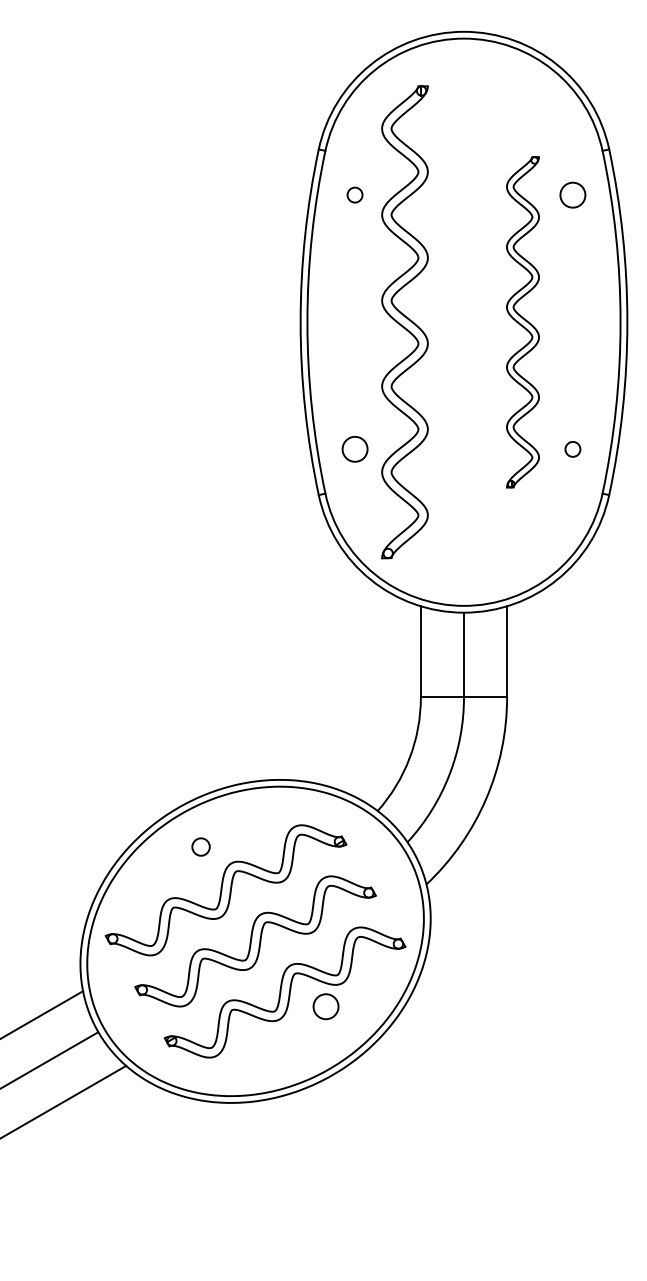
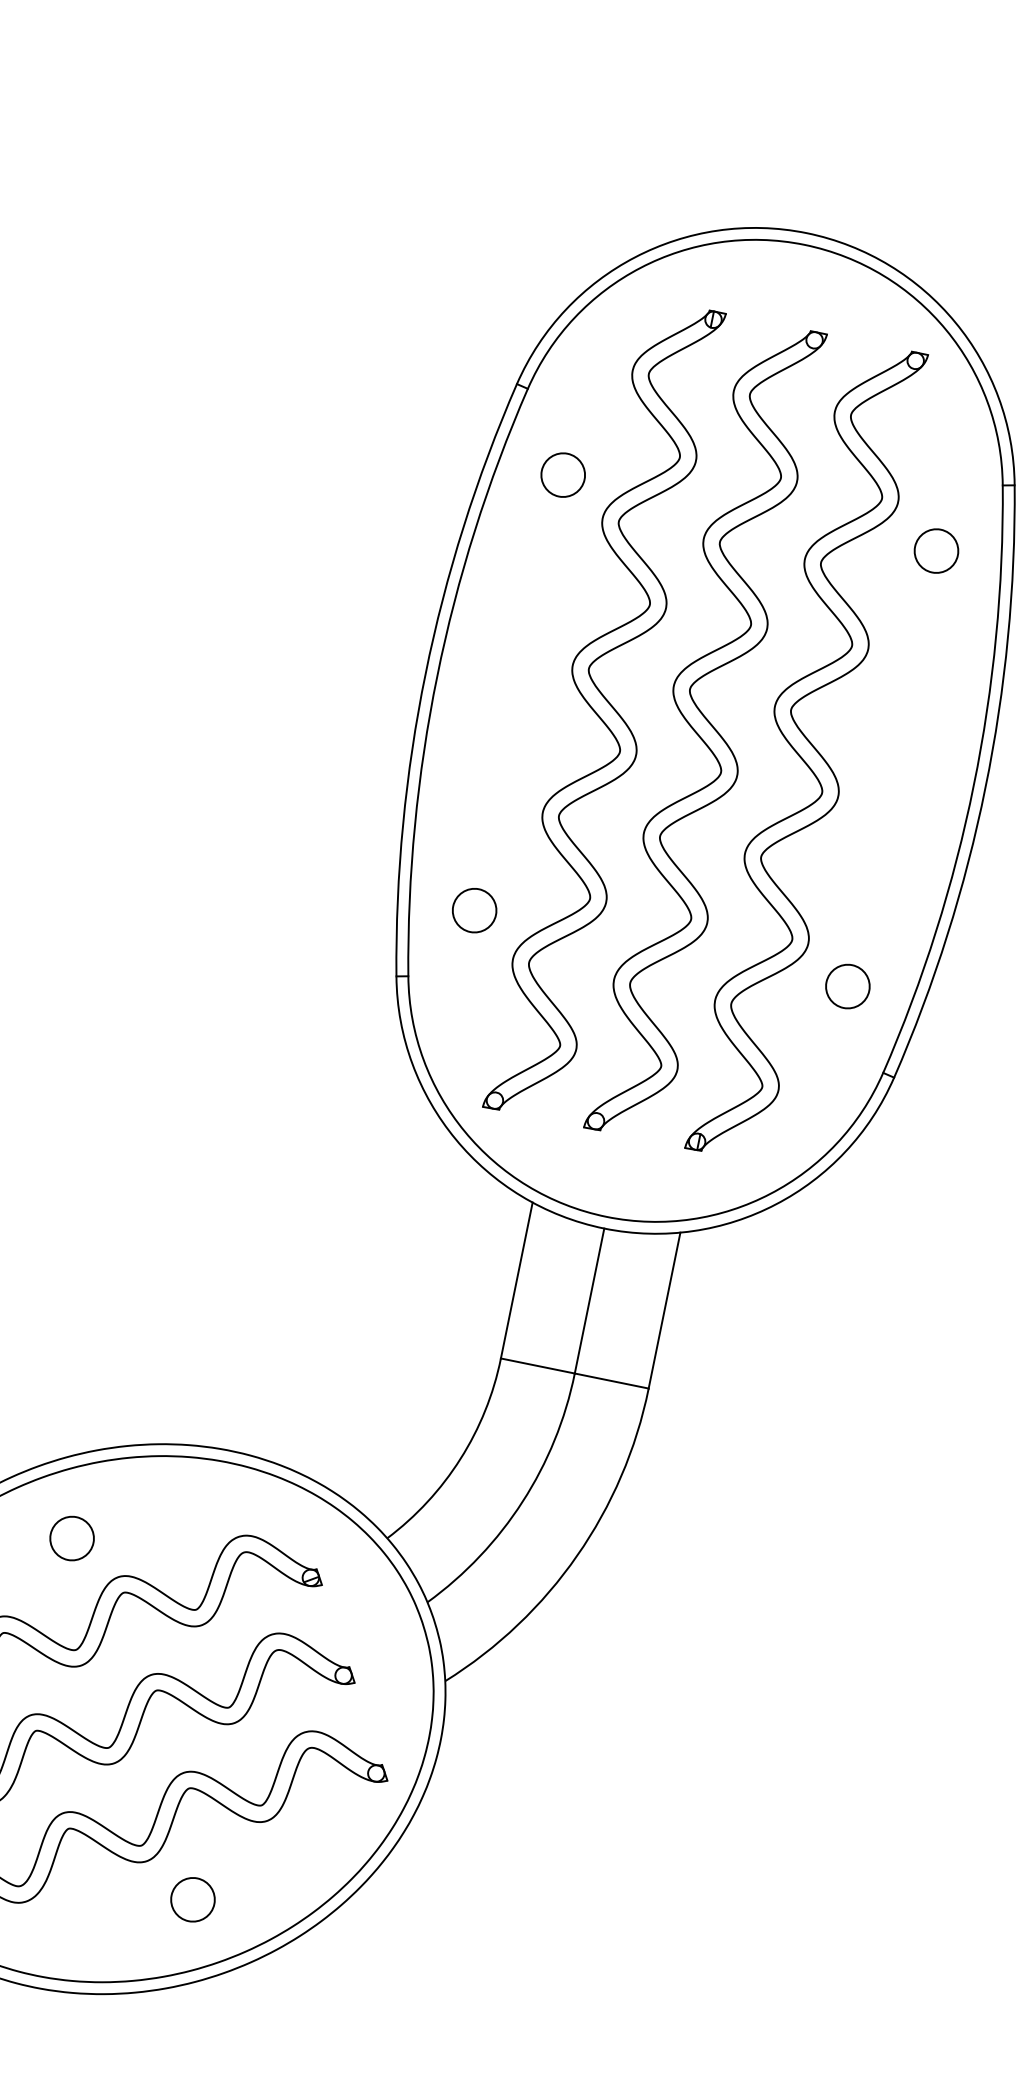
circle: (354, 194) -> (562, 473), size x1.67
part: (463, 322) -> (704, 731), added
part: (522, 322) -> (805, 751), size x1.43
circle: (572, 449) -> (847, 986), size x1.67
circle: (200, 846) -> (71, 1537), size x1.43
circle: (325, 1006) -> (192, 1899), moved

